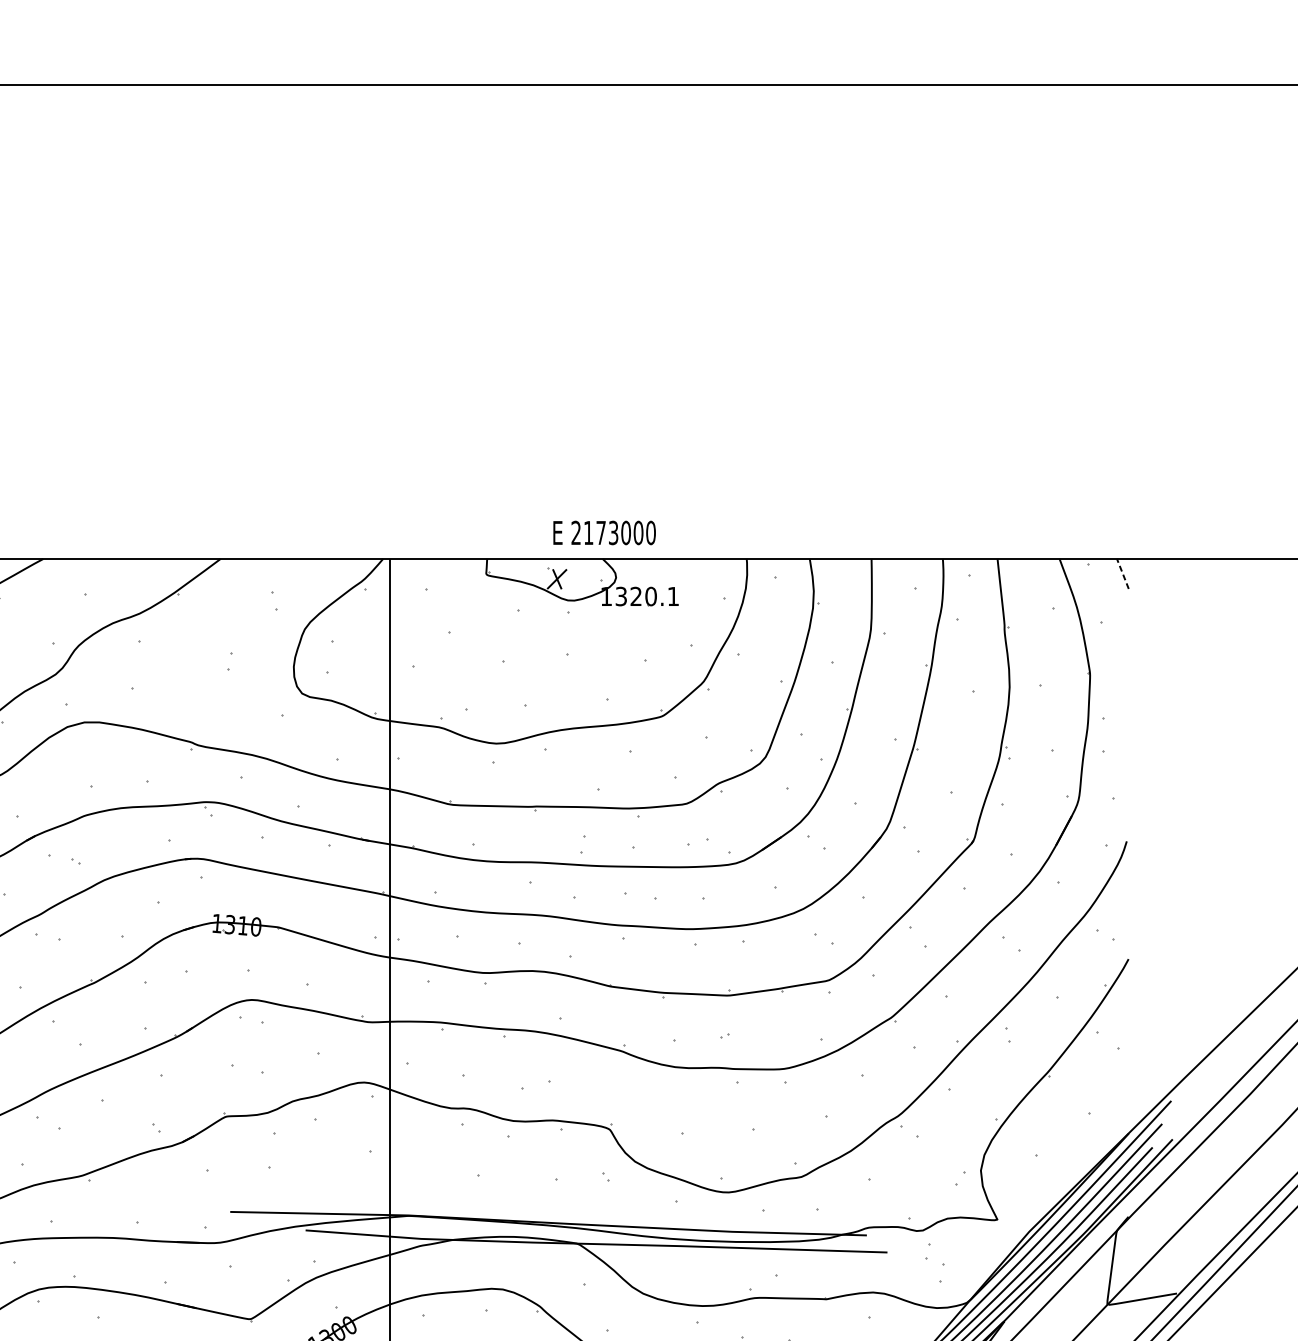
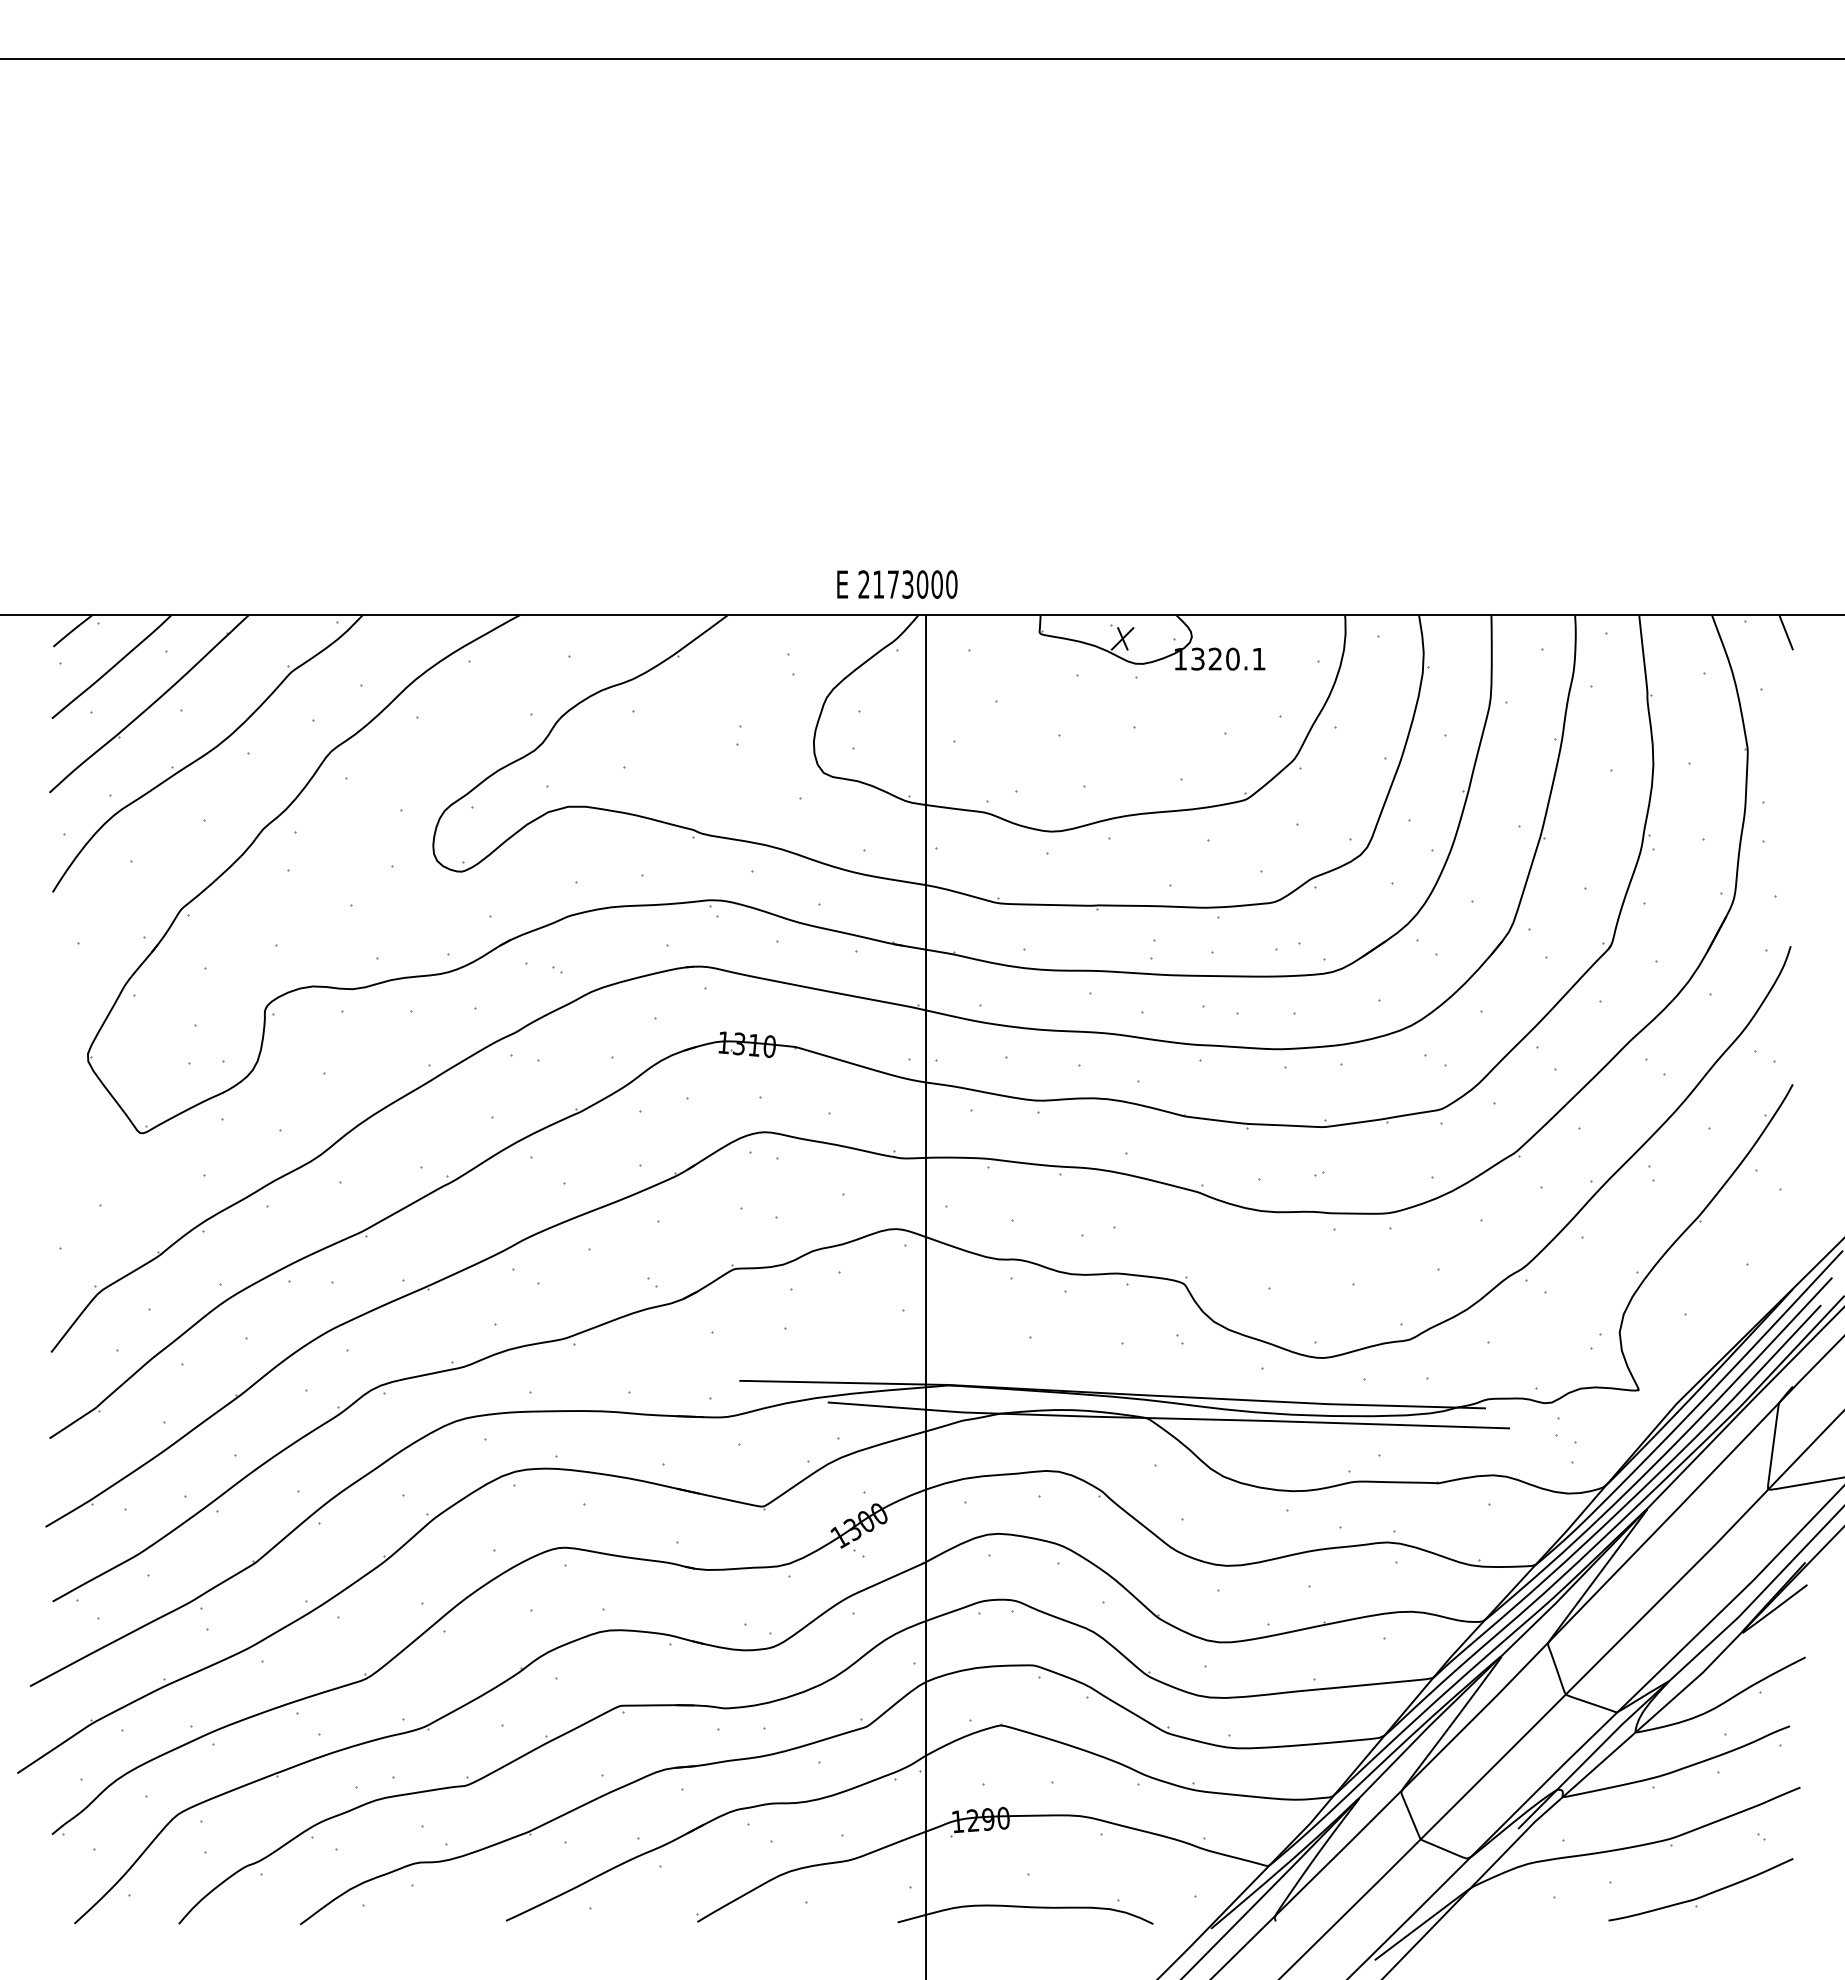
text: (604, 532) -> (897, 584), moved
line: (1123, 573) -> (1786, 632), dashed -> solid

